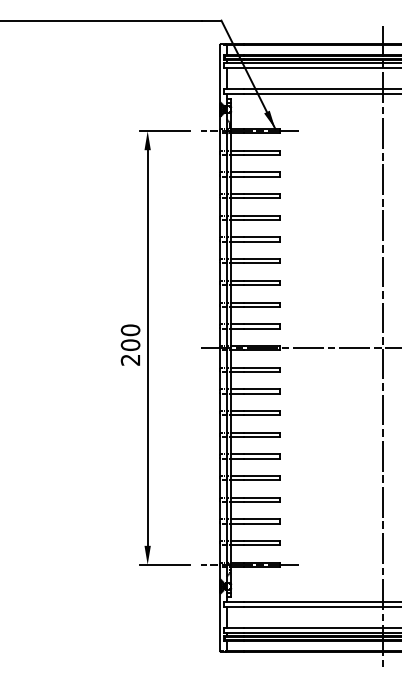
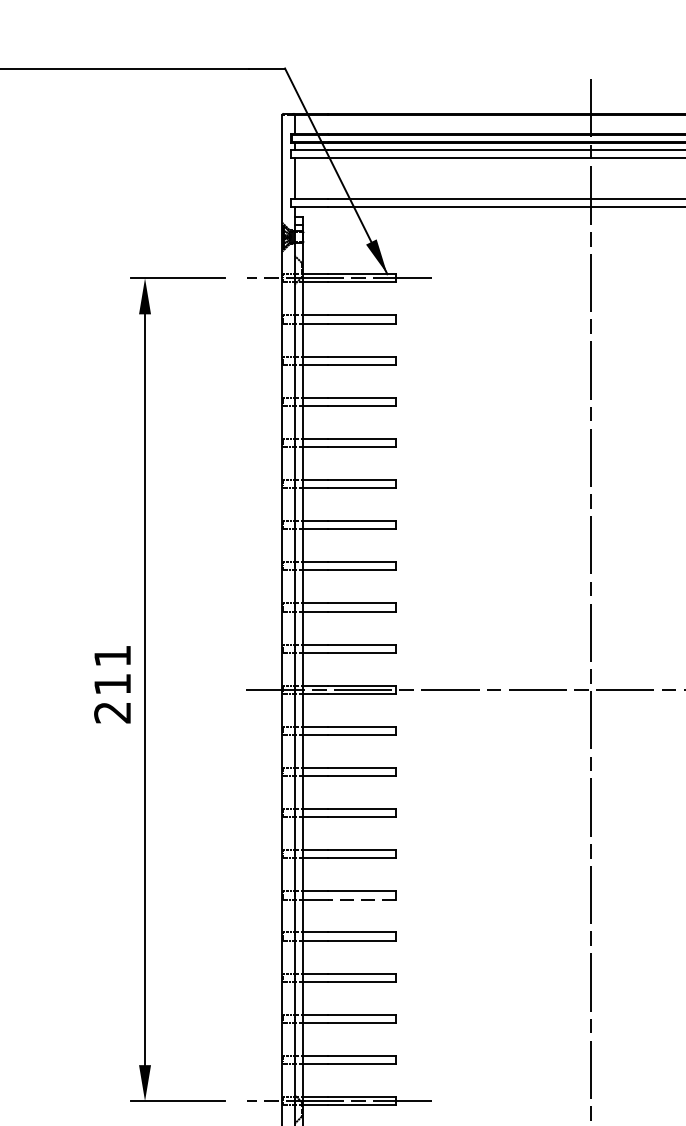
text: (130, 337) -> (112, 669), 200 -> 211
line: (261, 458) -> (361, 899), solid -> dashed

